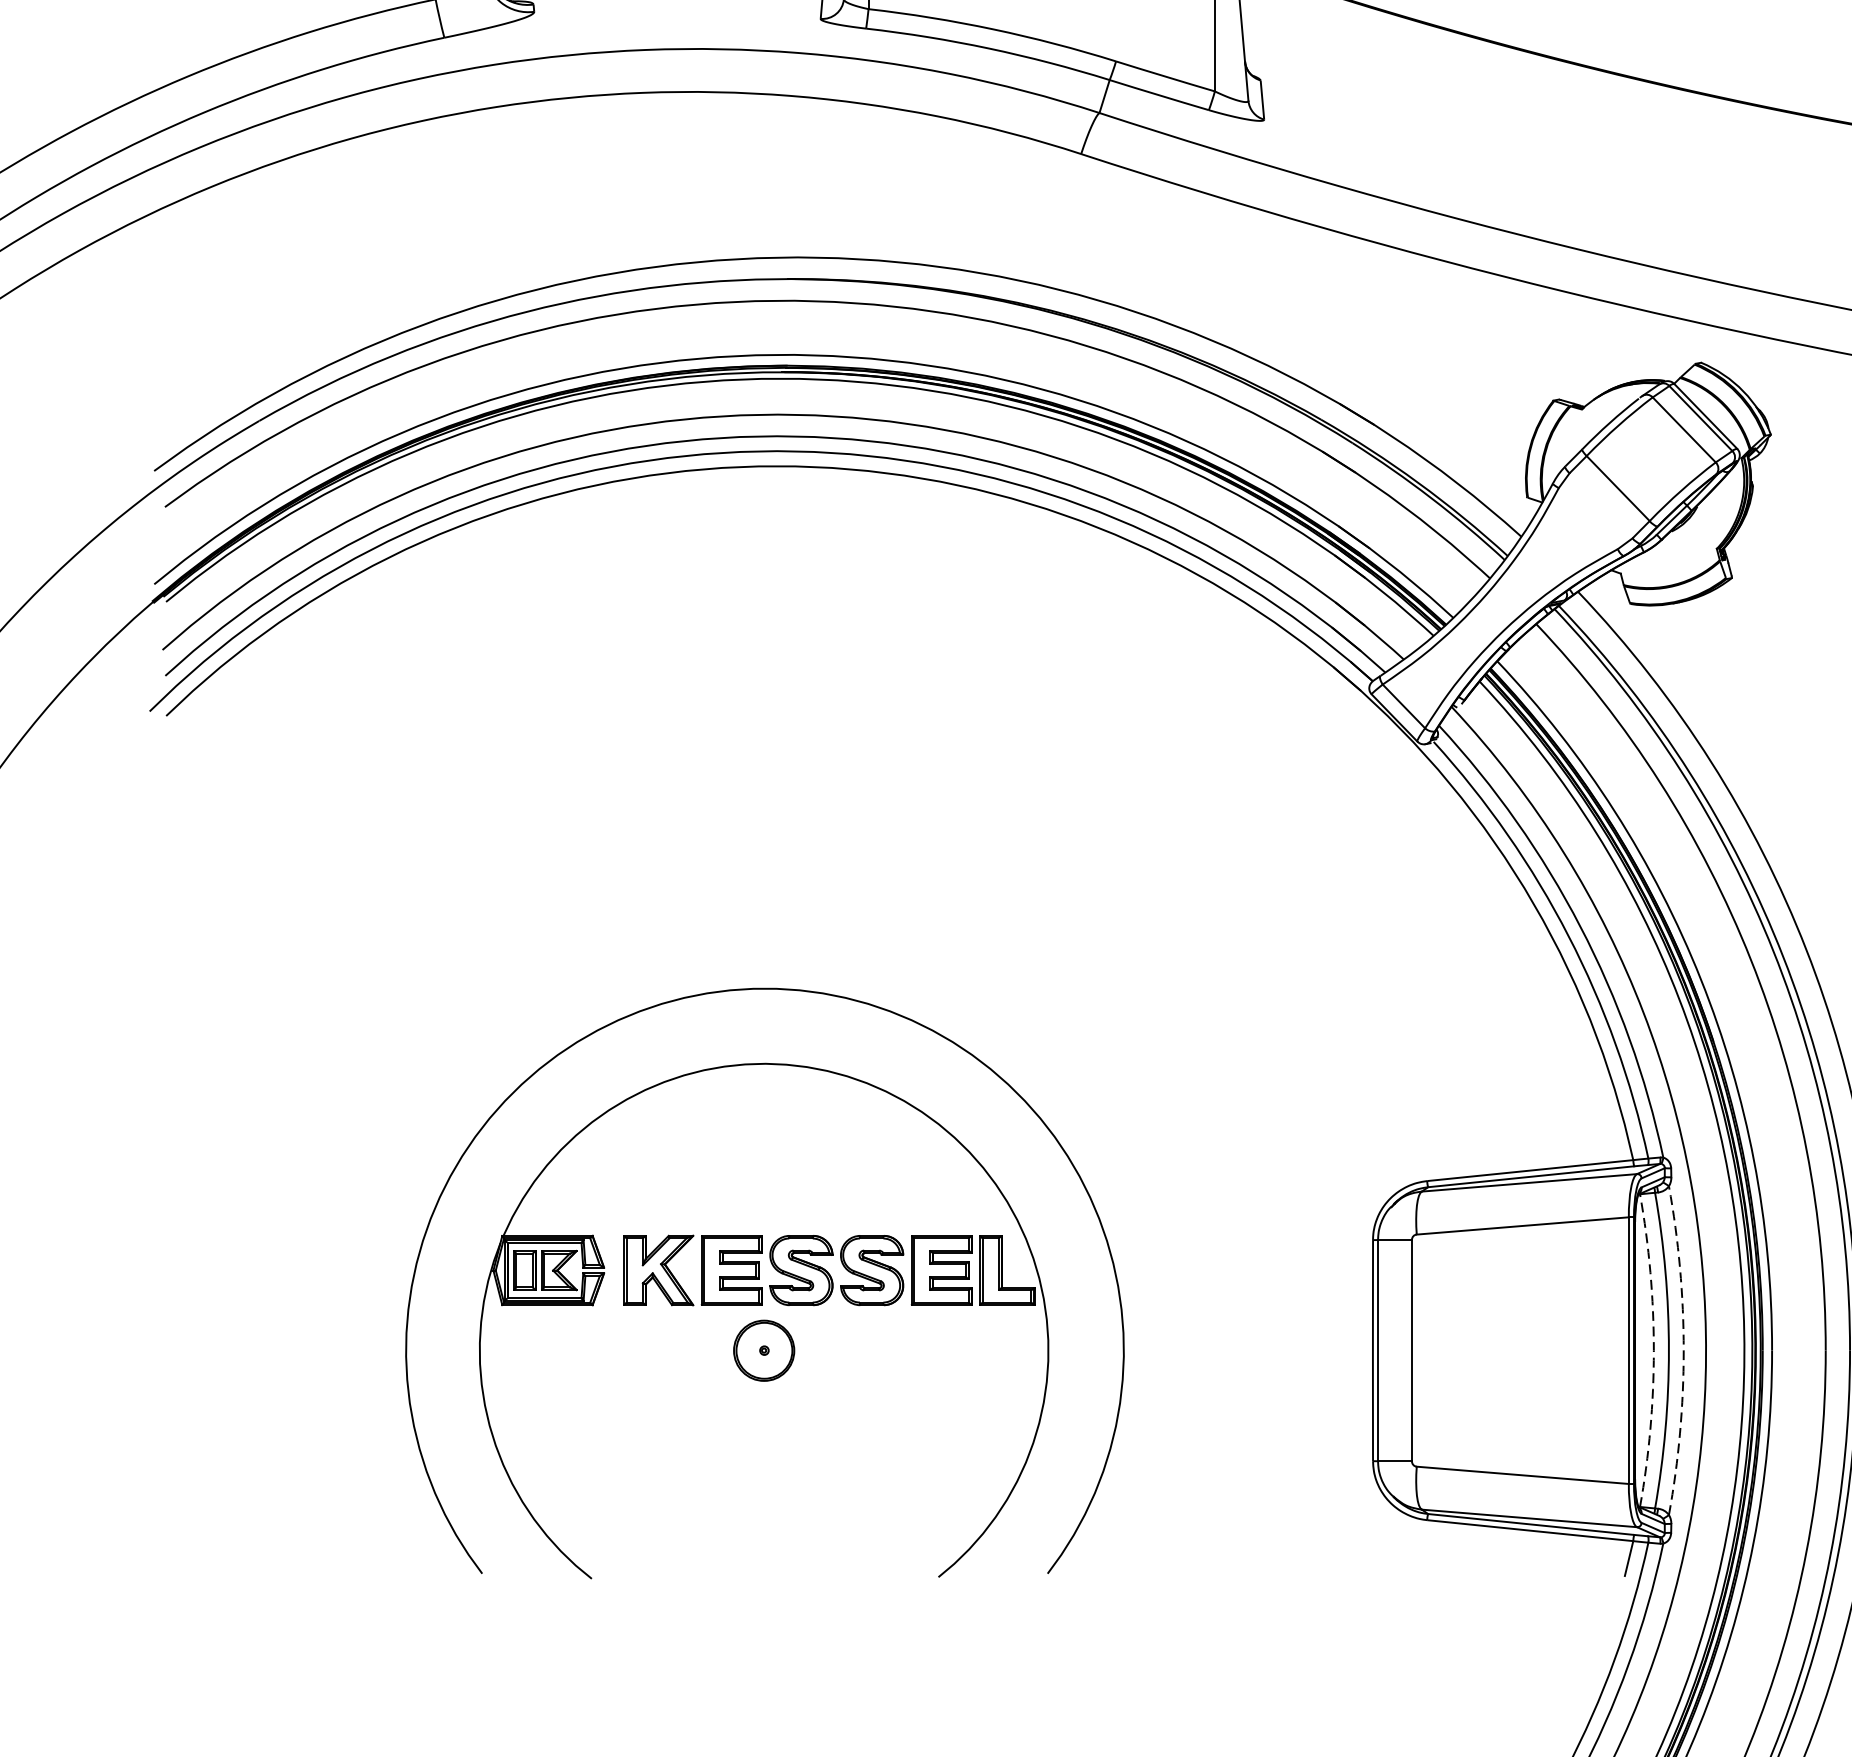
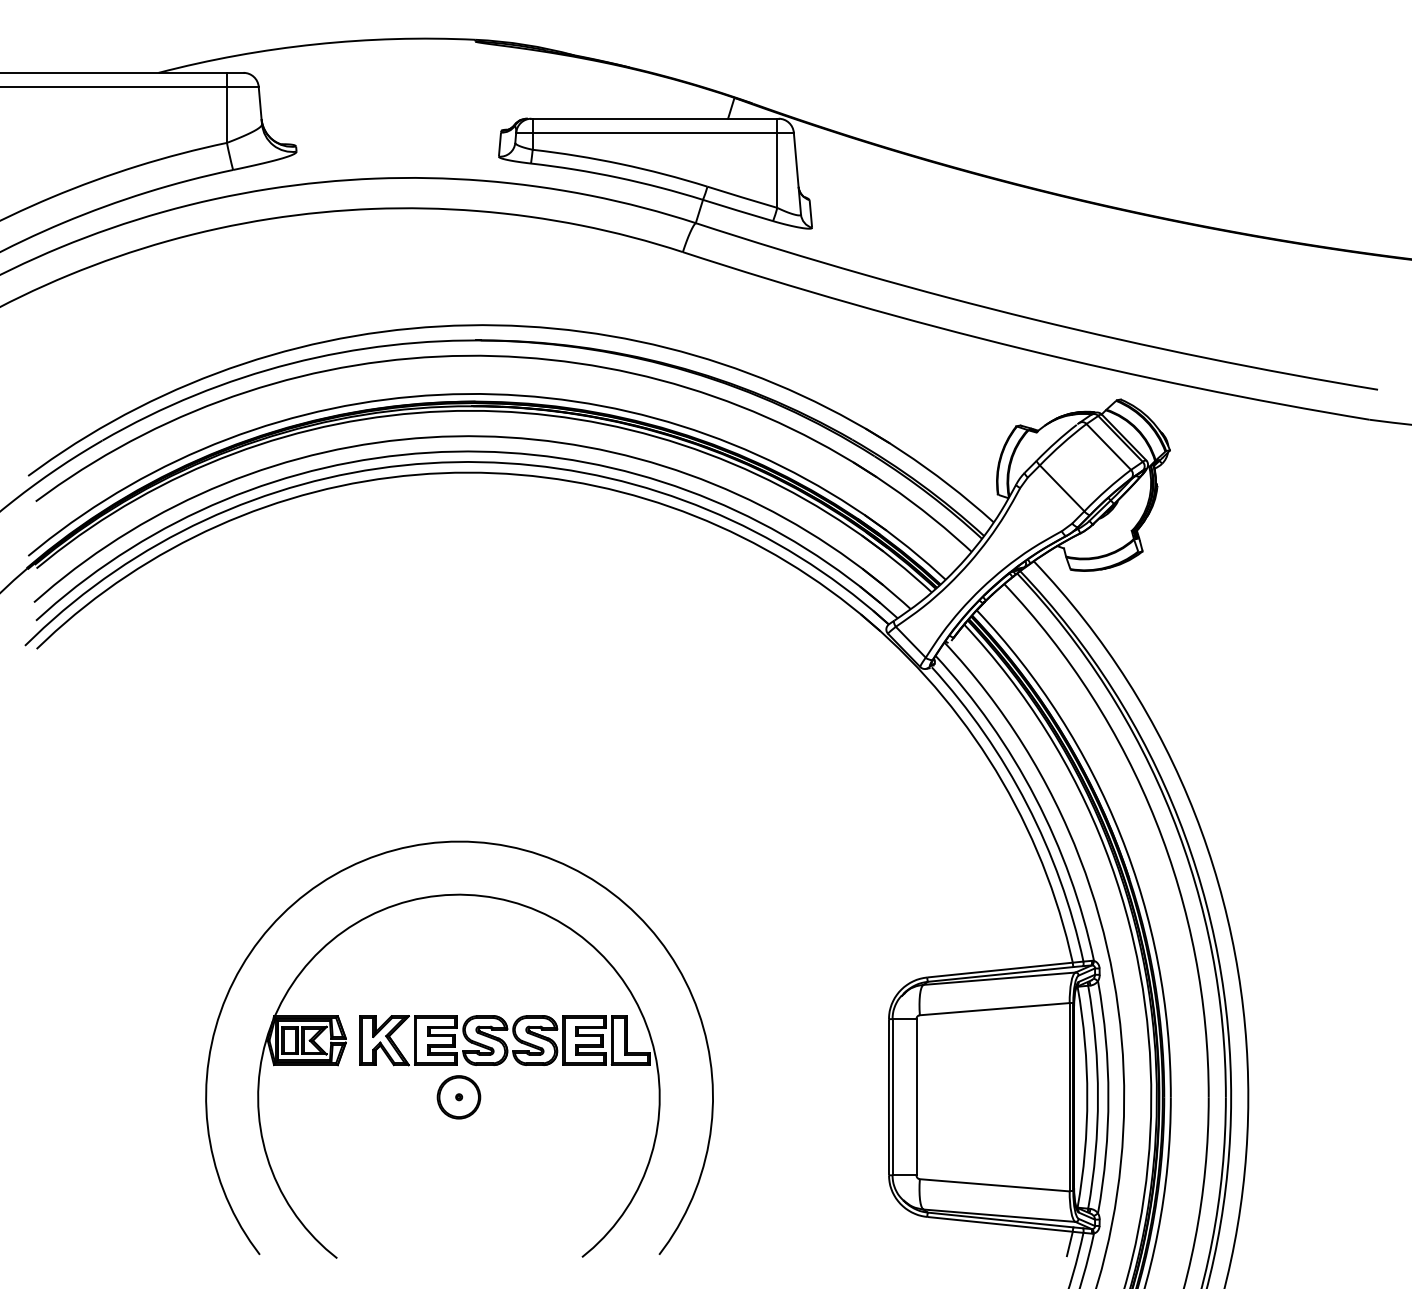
arc: (1654, 1351) -> (1087, 1097), dashed -> solid
arc: (1683, 1351) -> (1108, 1097), dashed -> solid

